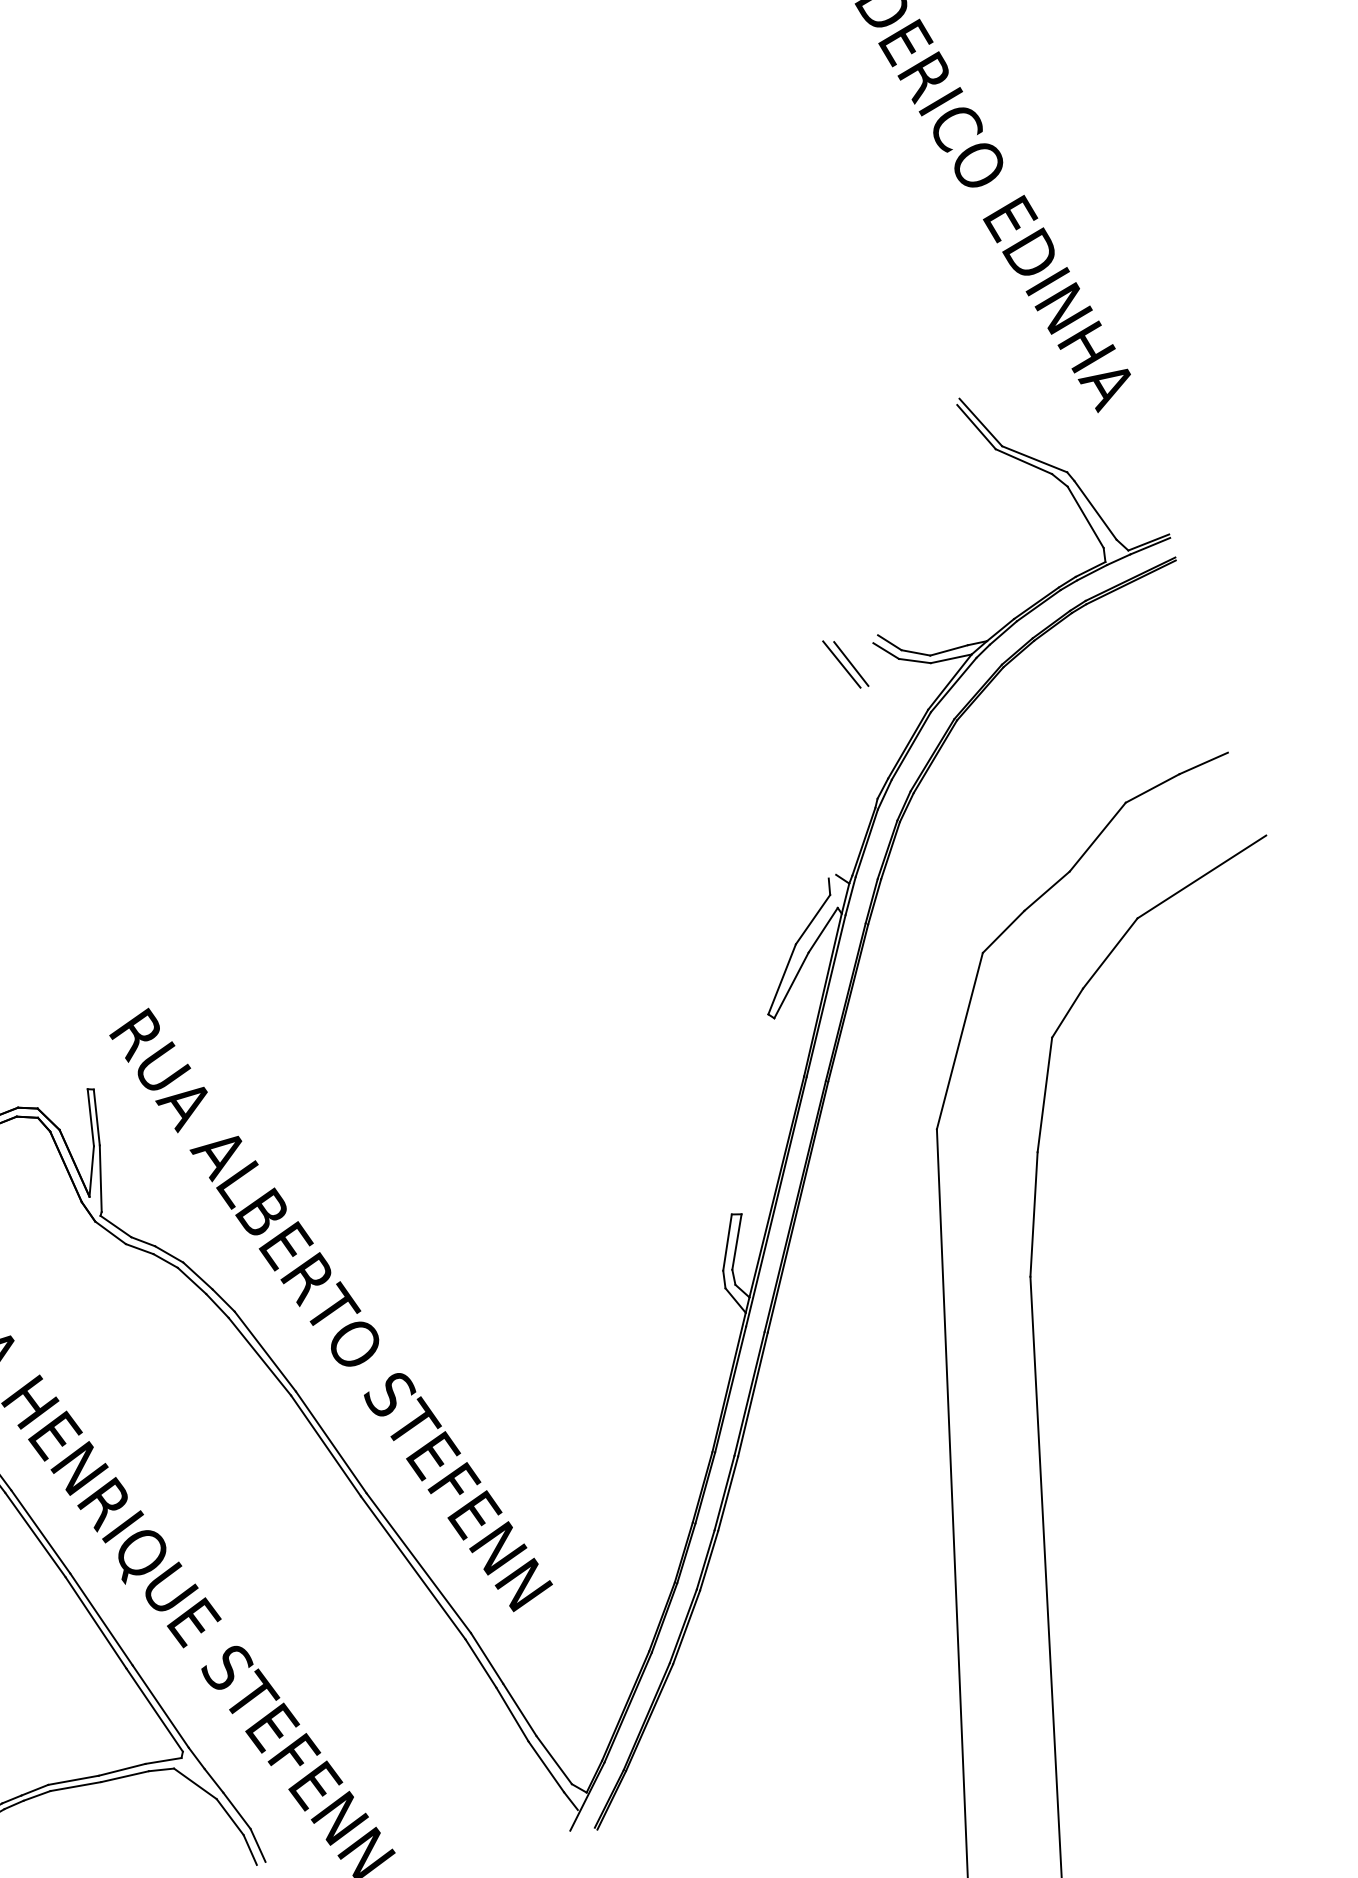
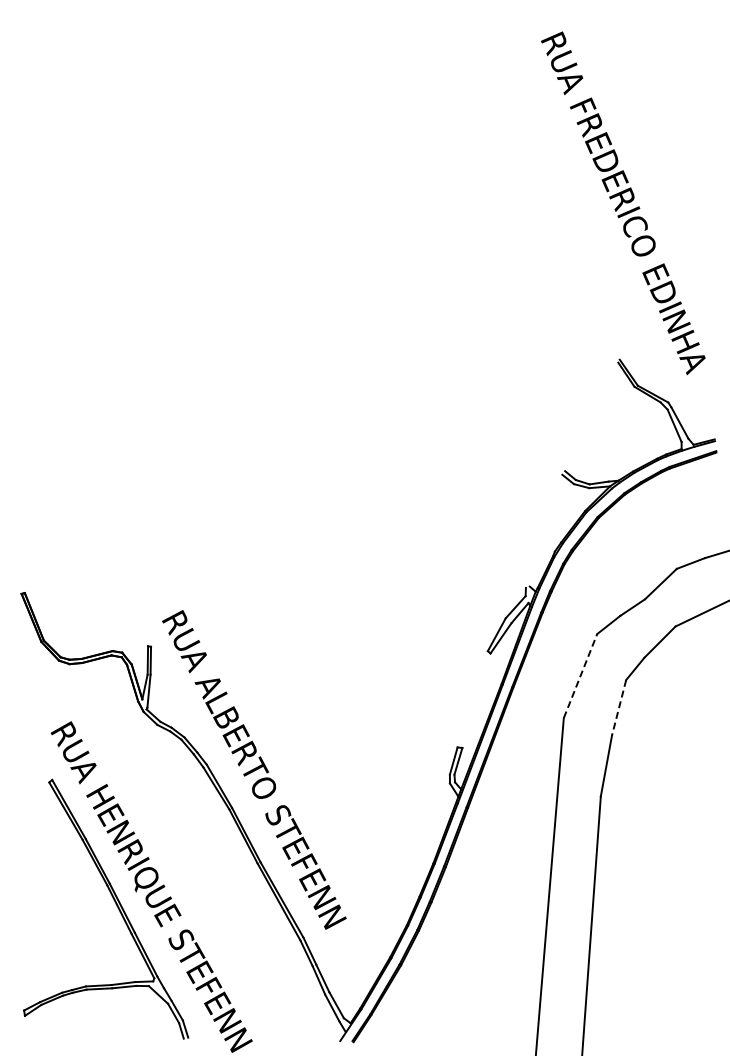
part: (845, 662) -> (547, 482), removed
line: (959, 1039) -> (580, 675), solid -> dashed
line: (1045, 1094) -> (619, 707), solid -> dashed

